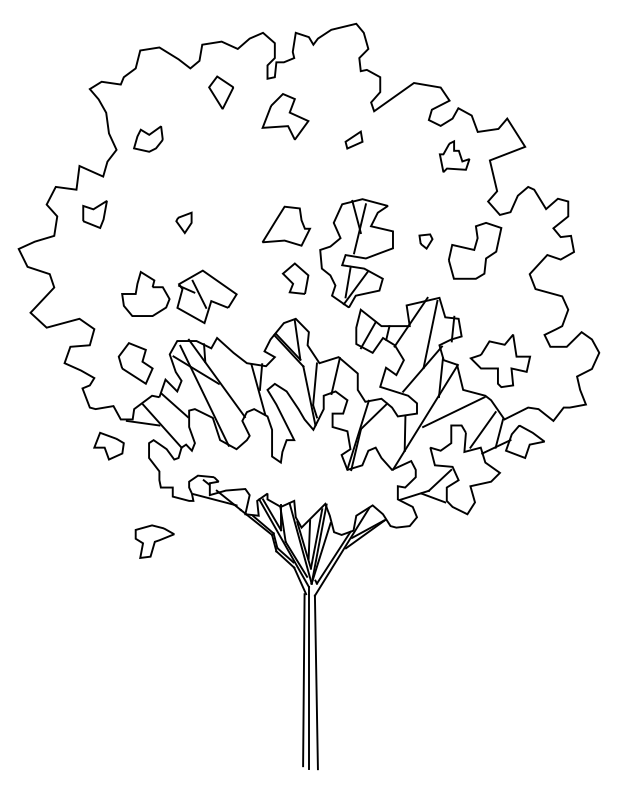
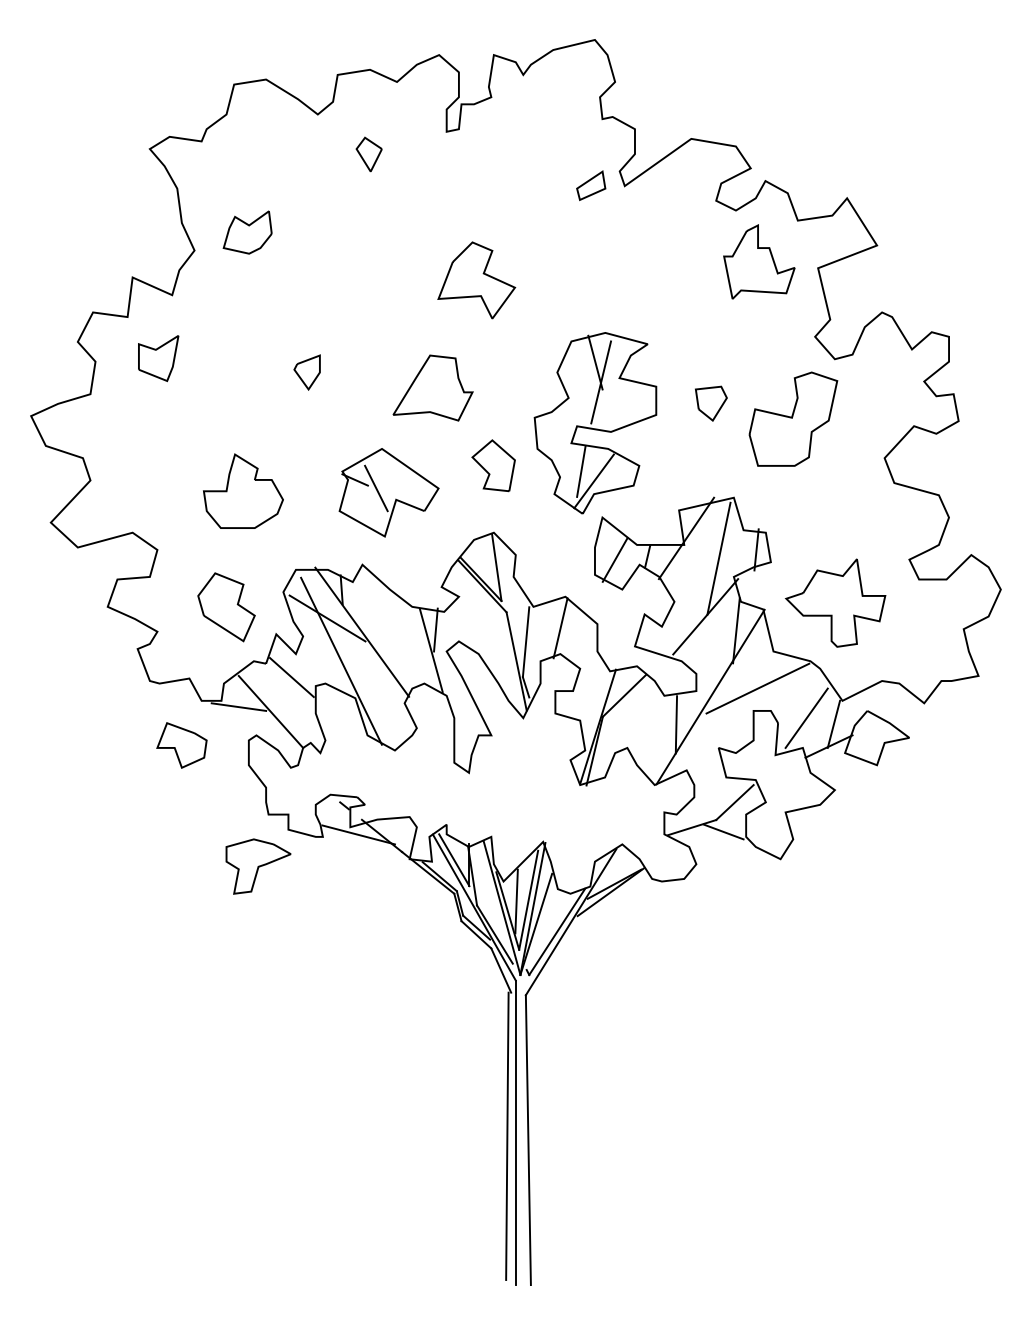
part: (220, 91) -> (368, 153), size x0.62
part: (285, 116) -> (476, 280), moved
part: (353, 139) -> (590, 184), moved
part: (454, 156) -> (759, 261), size x1.43
part: (286, 225) -> (433, 386), moved
part: (425, 241) -> (710, 403), size x1.43
part: (206, 296) -> (388, 492), moved
part: (154, 541) -> (257, 866), moved

